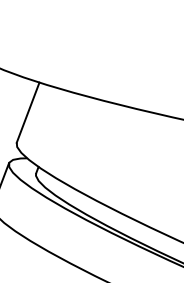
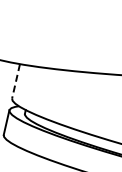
line: (28, 113) -> (16, 81), solid -> dashed

